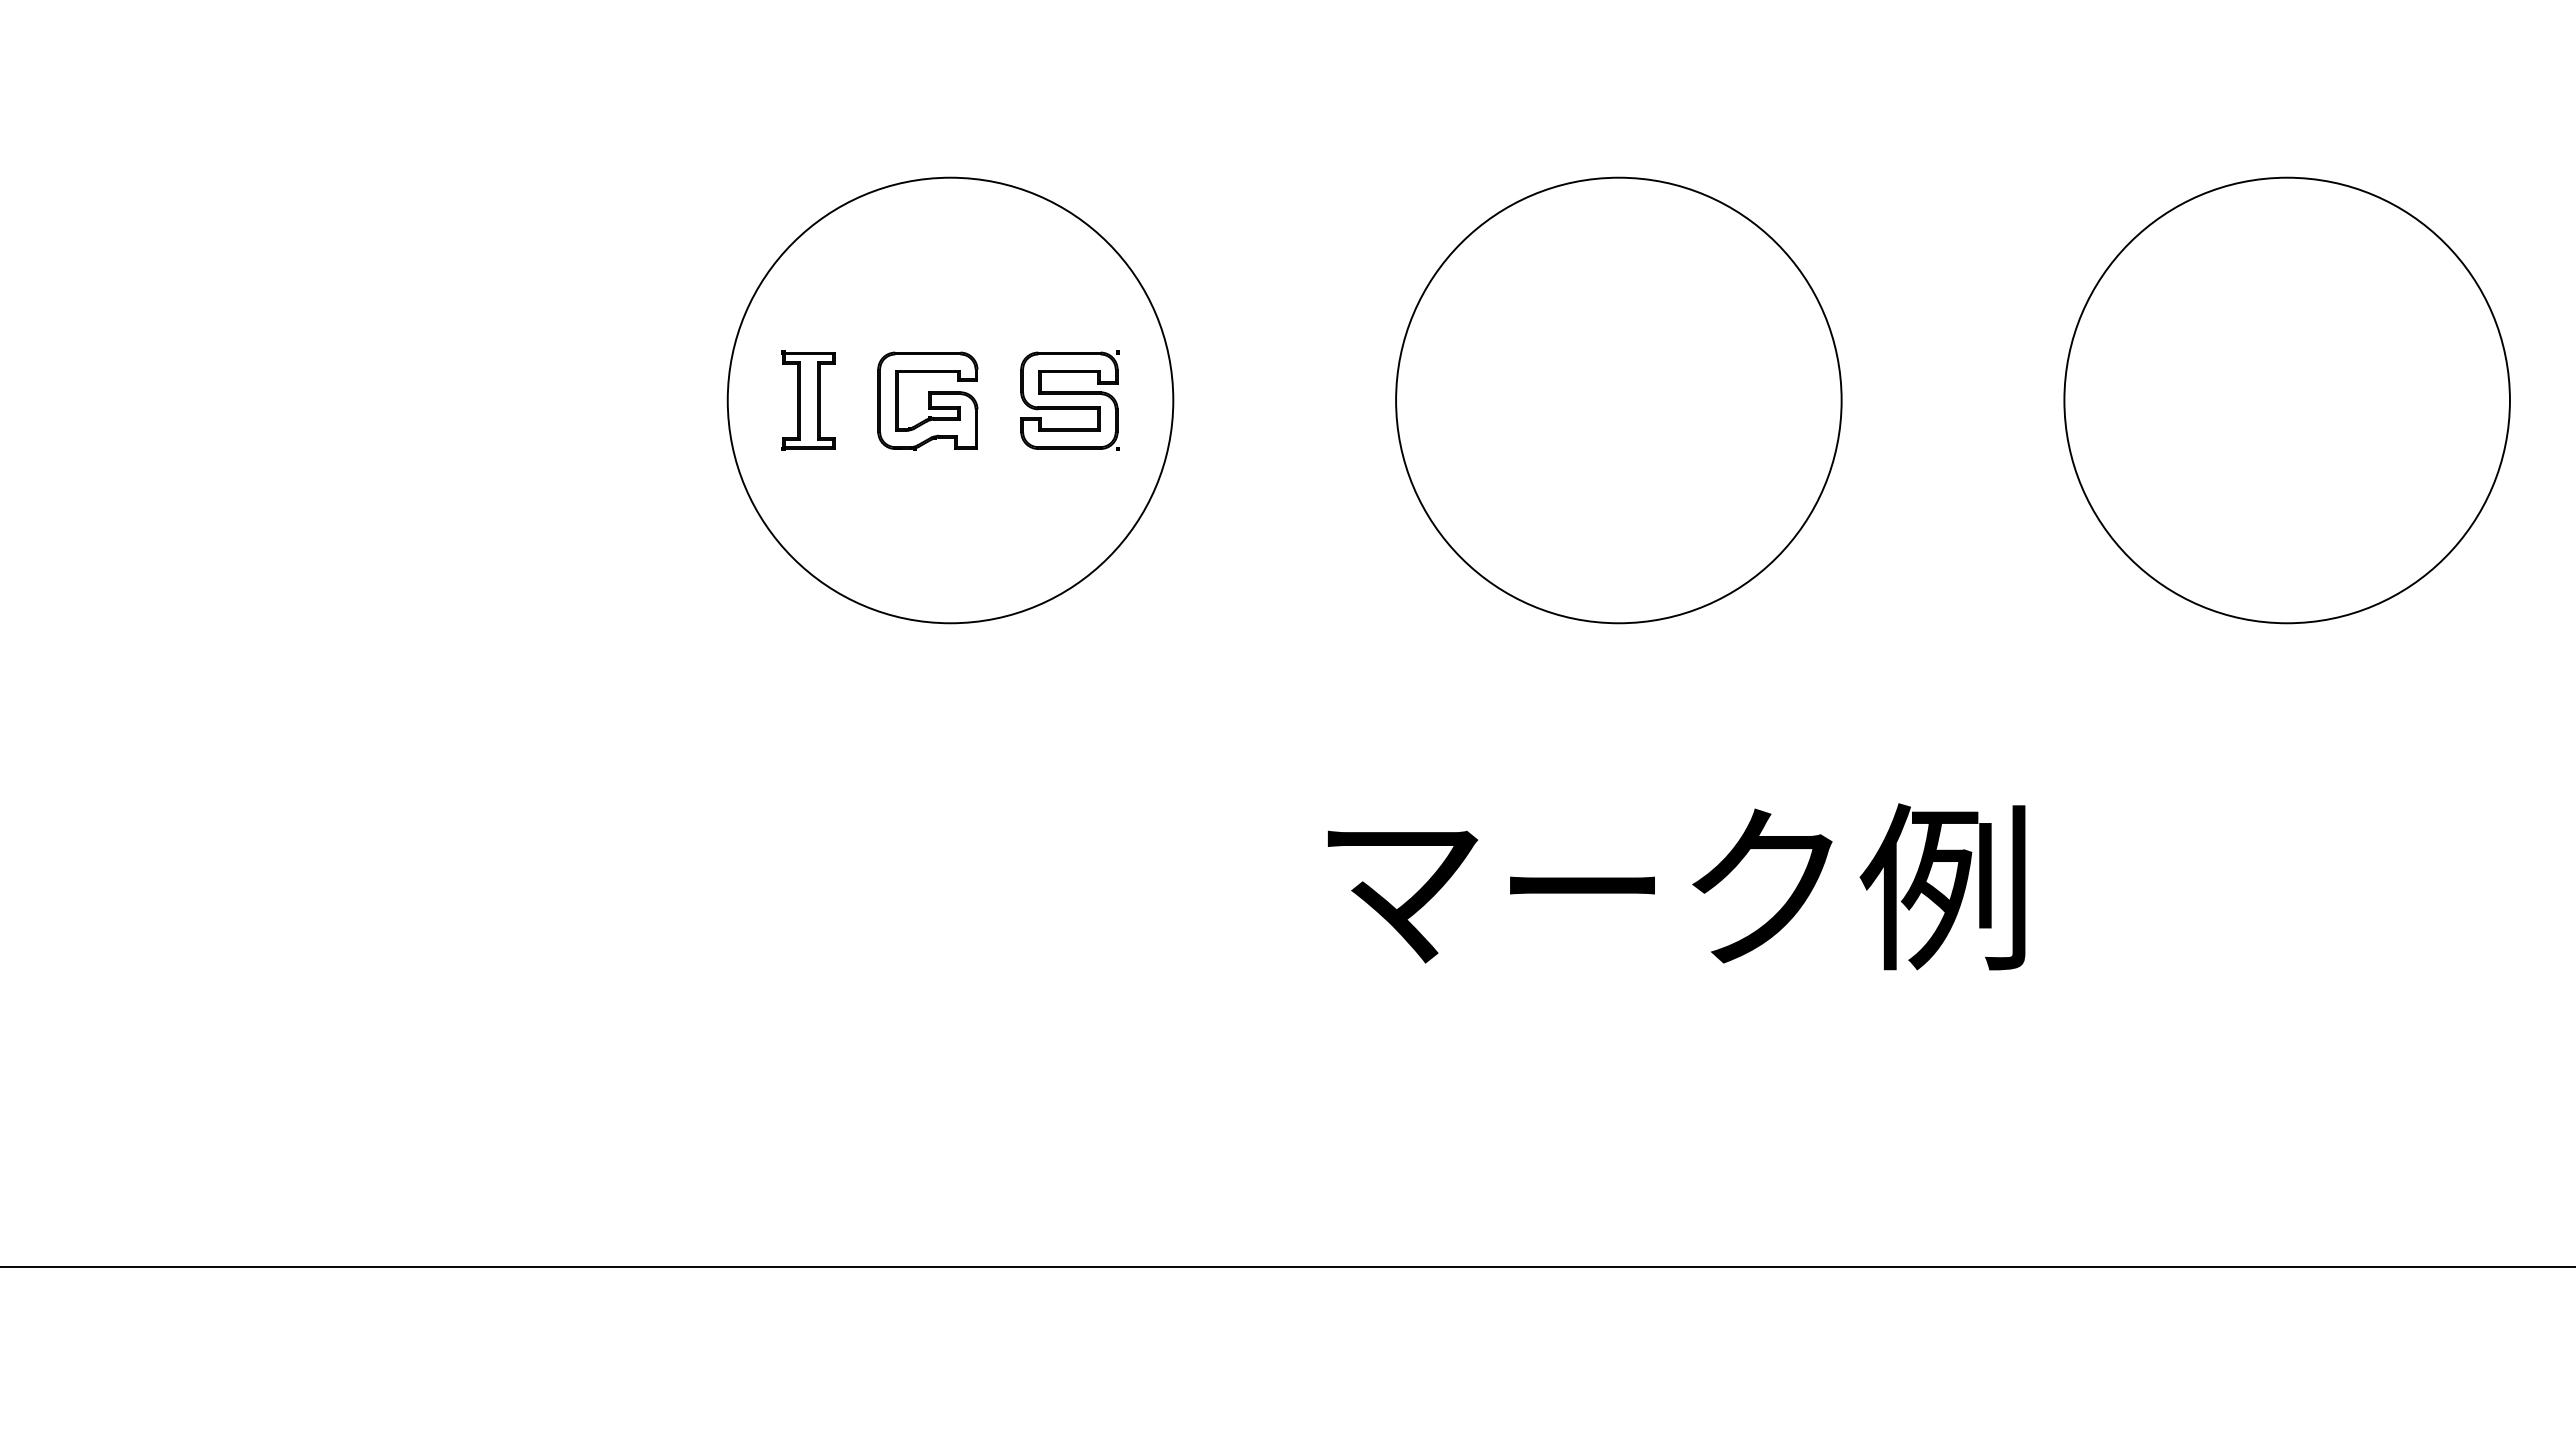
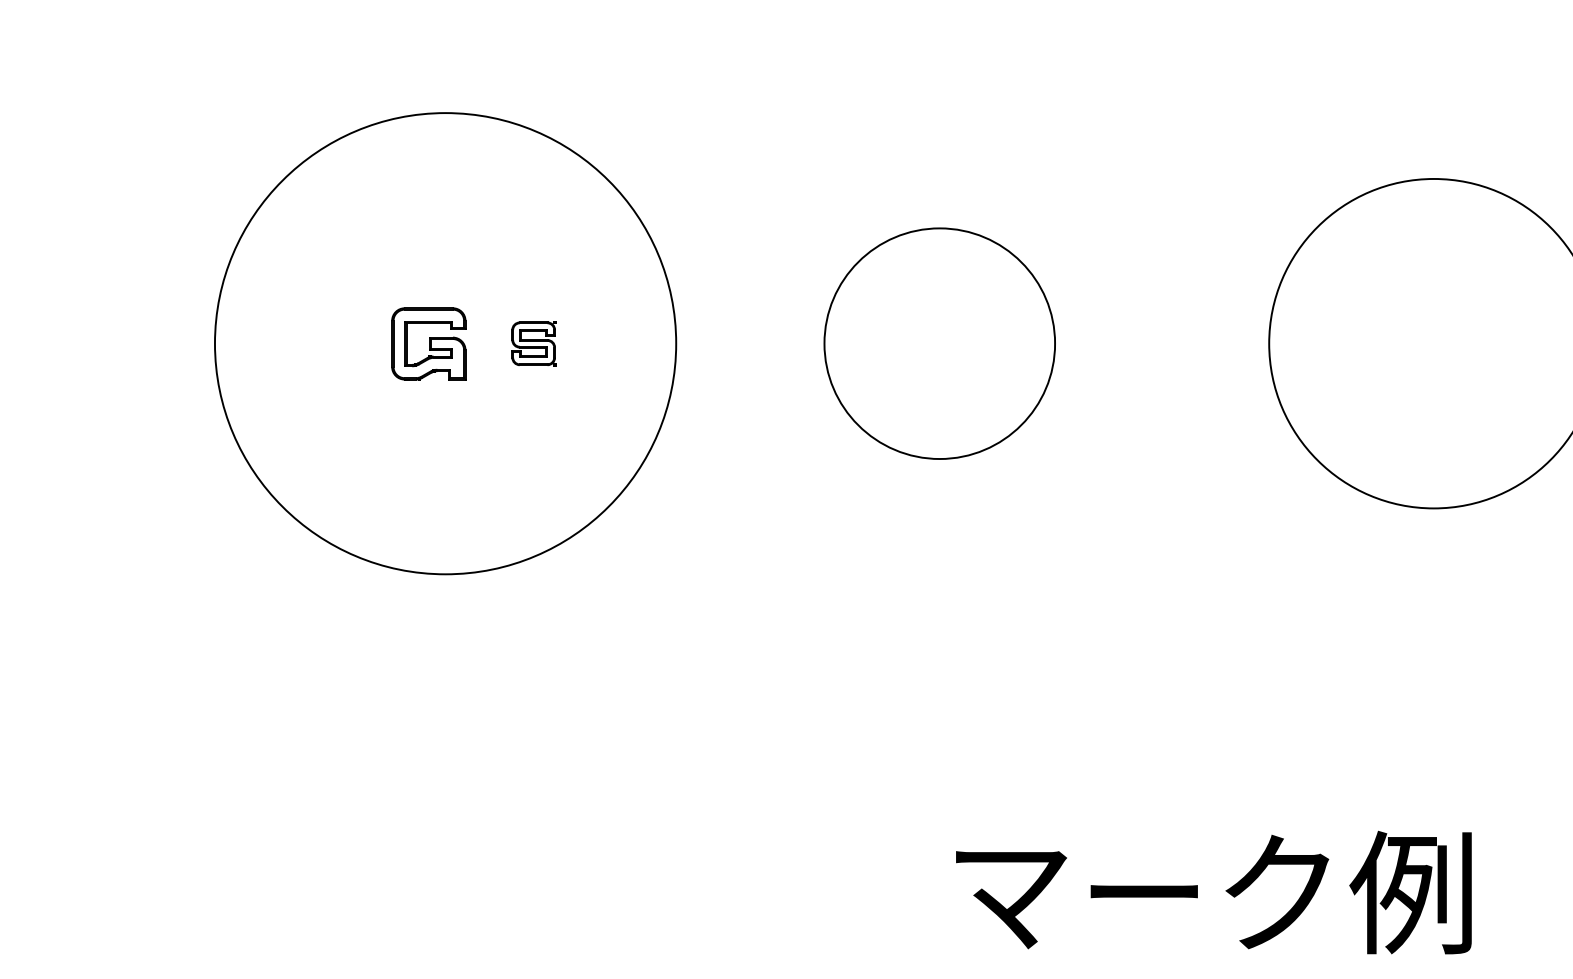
part: (808, 400) -> (340, 343), removed
circle: (950, 400) -> (445, 343), size x1.4
part: (1069, 400) -> (533, 343), size x0.6
circle: (1618, 400) -> (939, 343), size x0.7
text: (1676, 886) -> (1213, 892), moved

